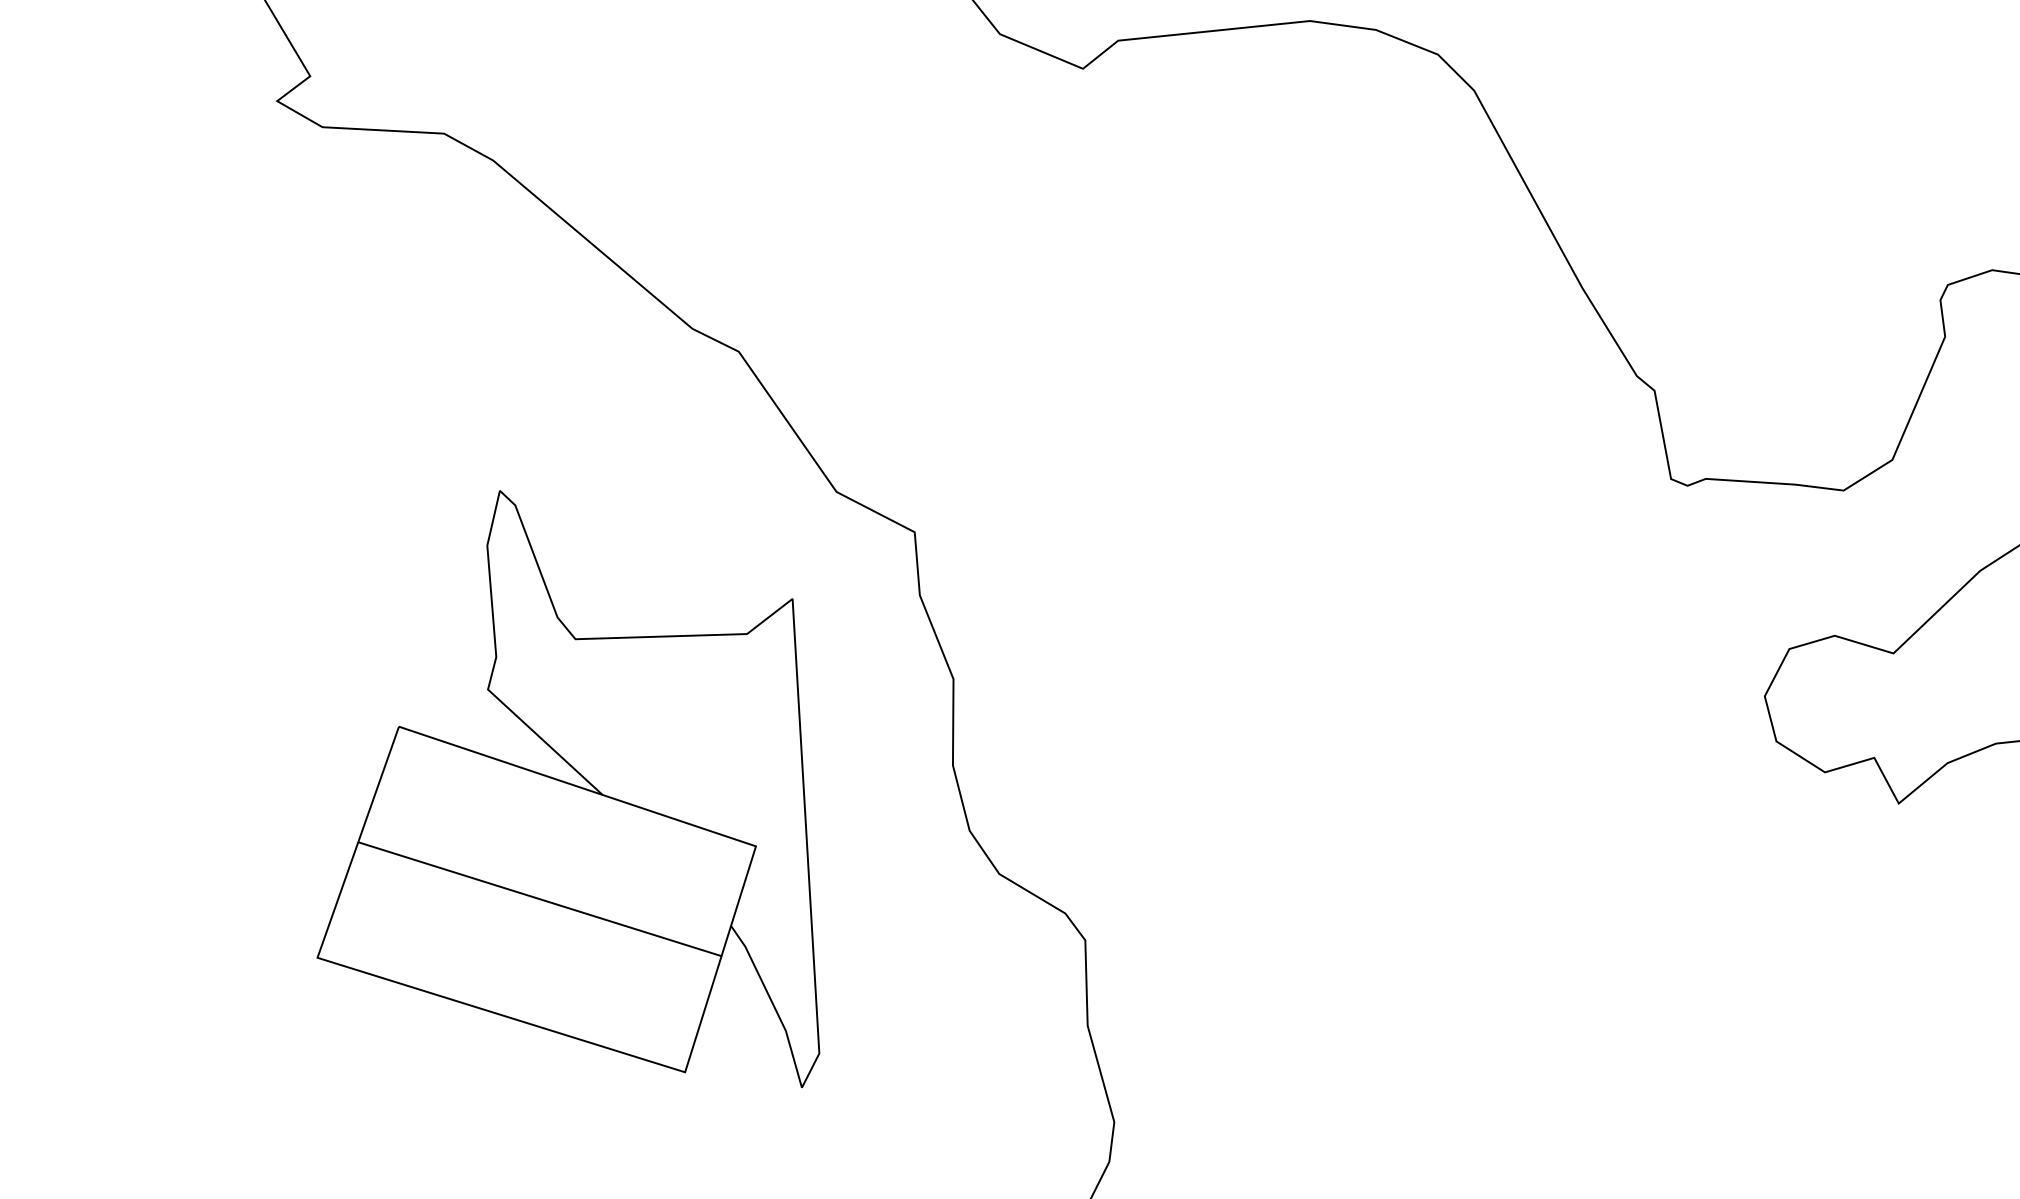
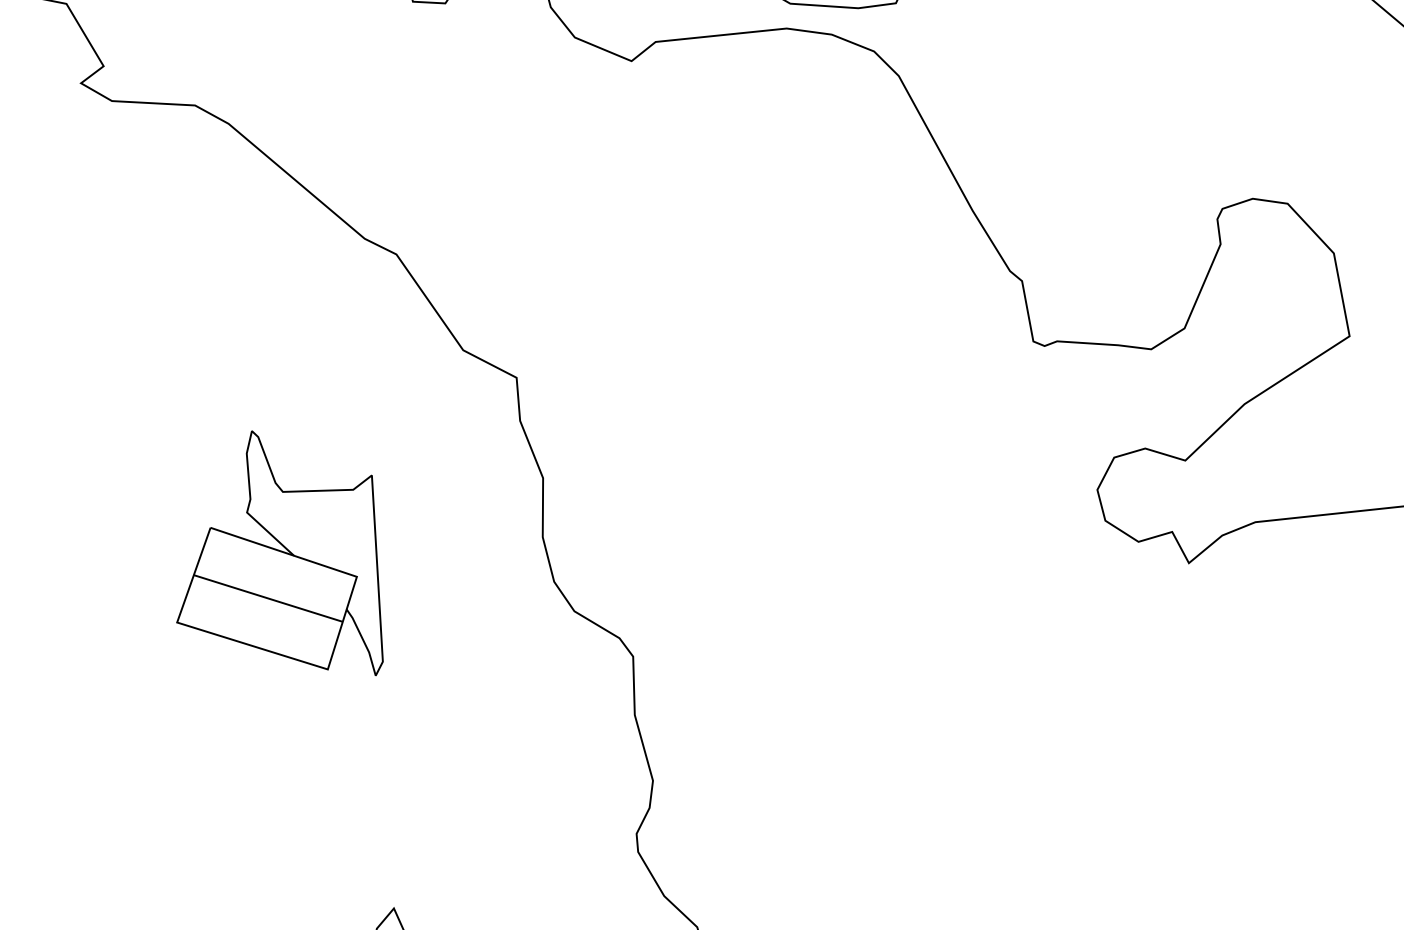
part: (567, 789) -> (279, 553), size x0.6

